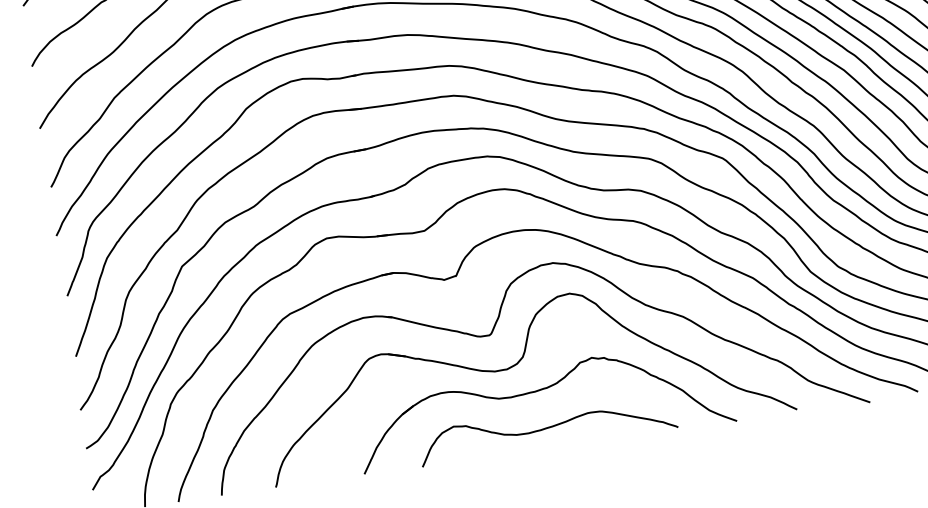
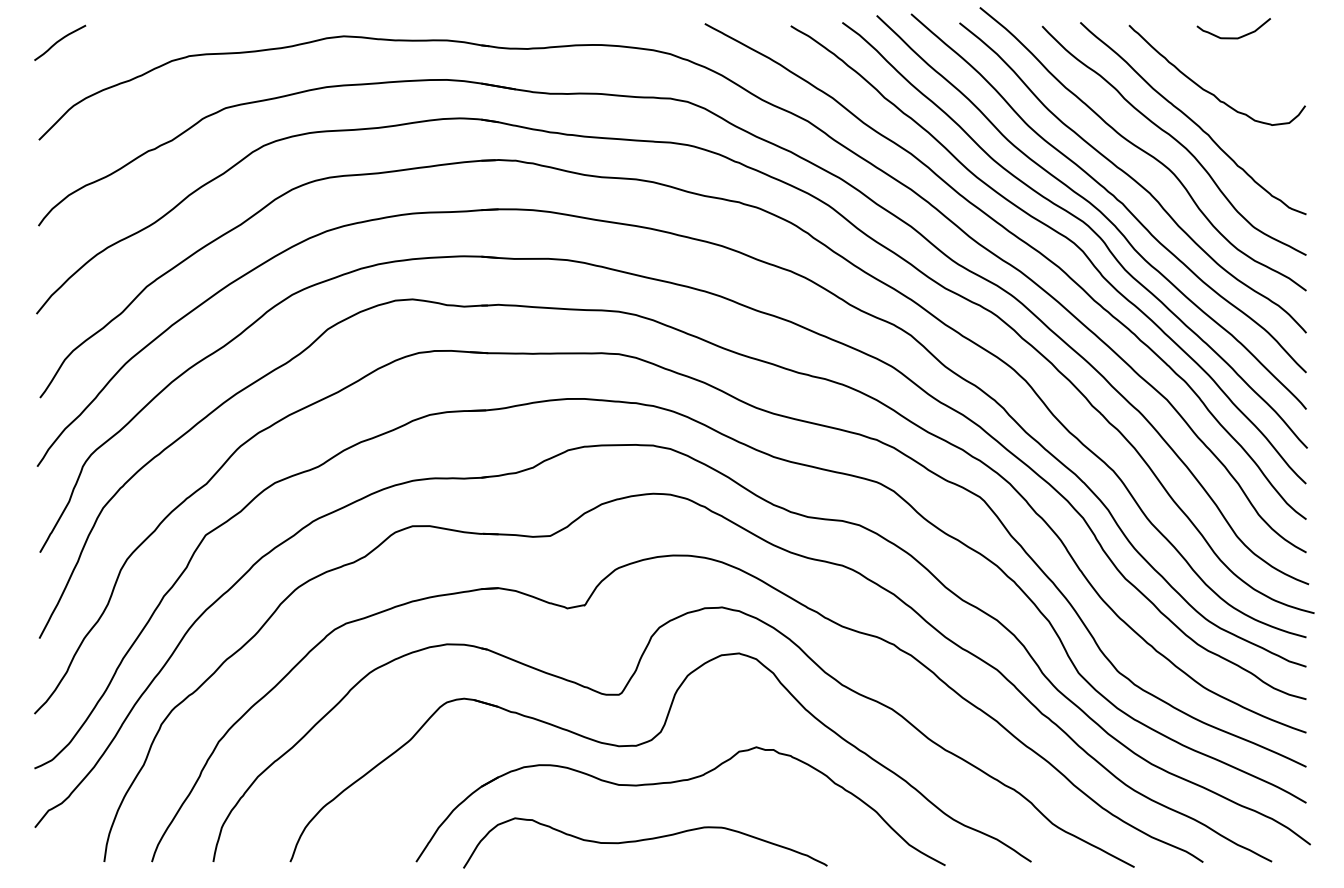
curve: (547, 428) -> (645, 840), moved

